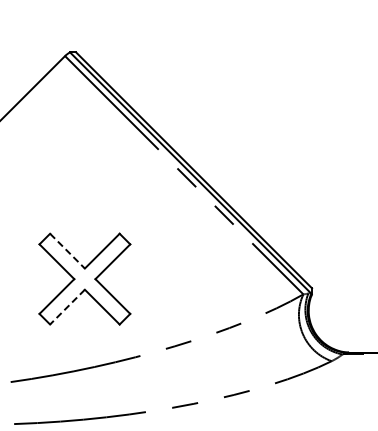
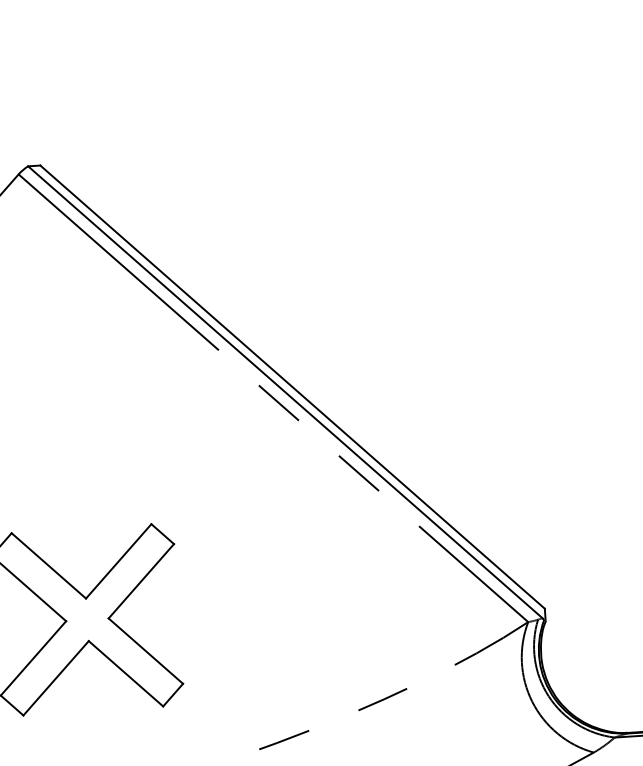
line: (67, 251) -> (48, 566), dashed -> solid
line: (67, 307) -> (56, 679), dashed -> solid

